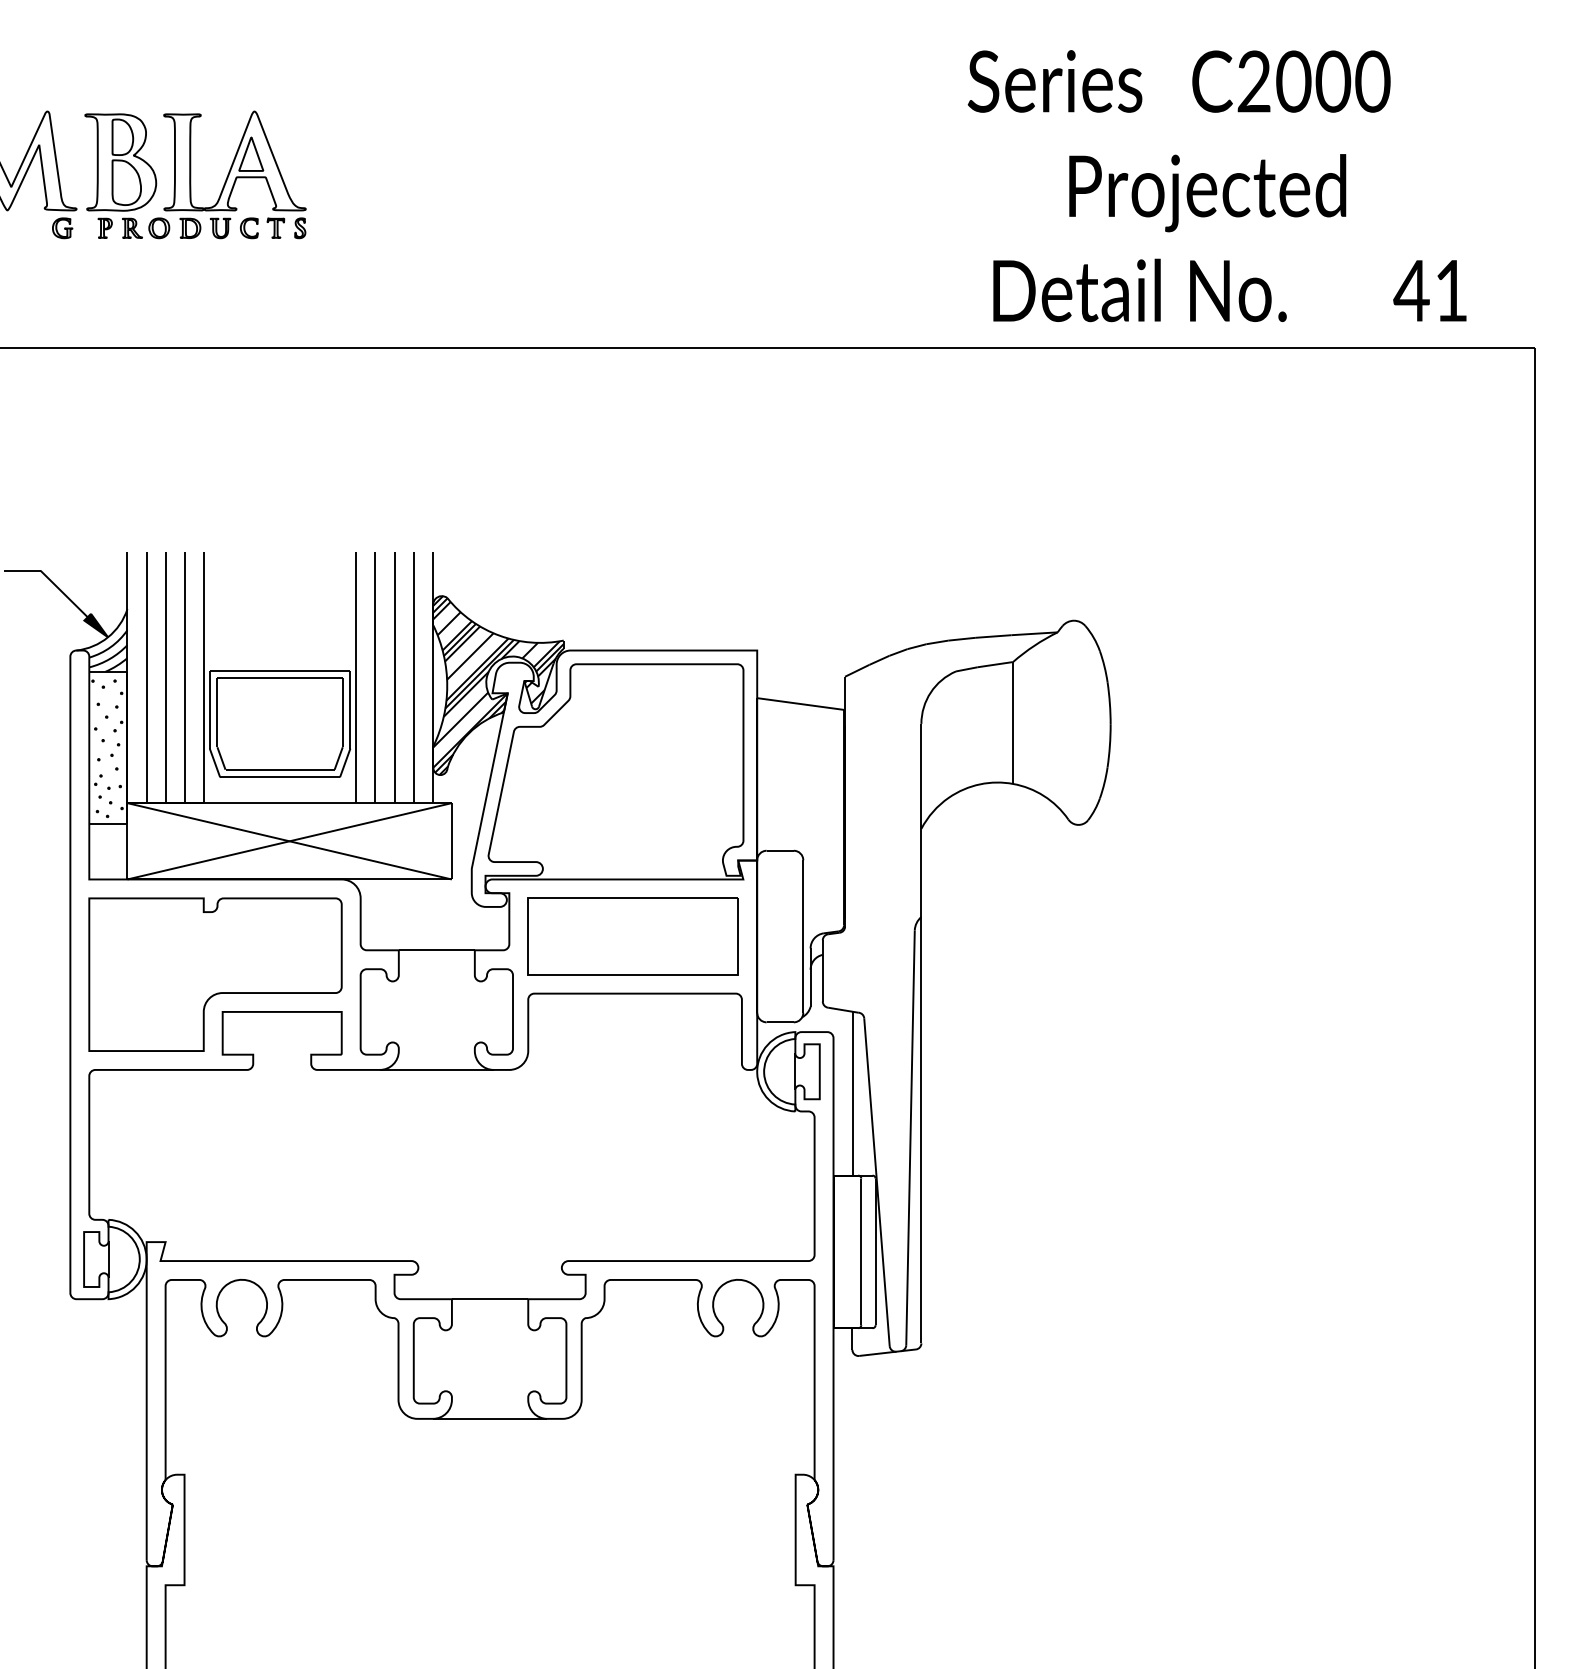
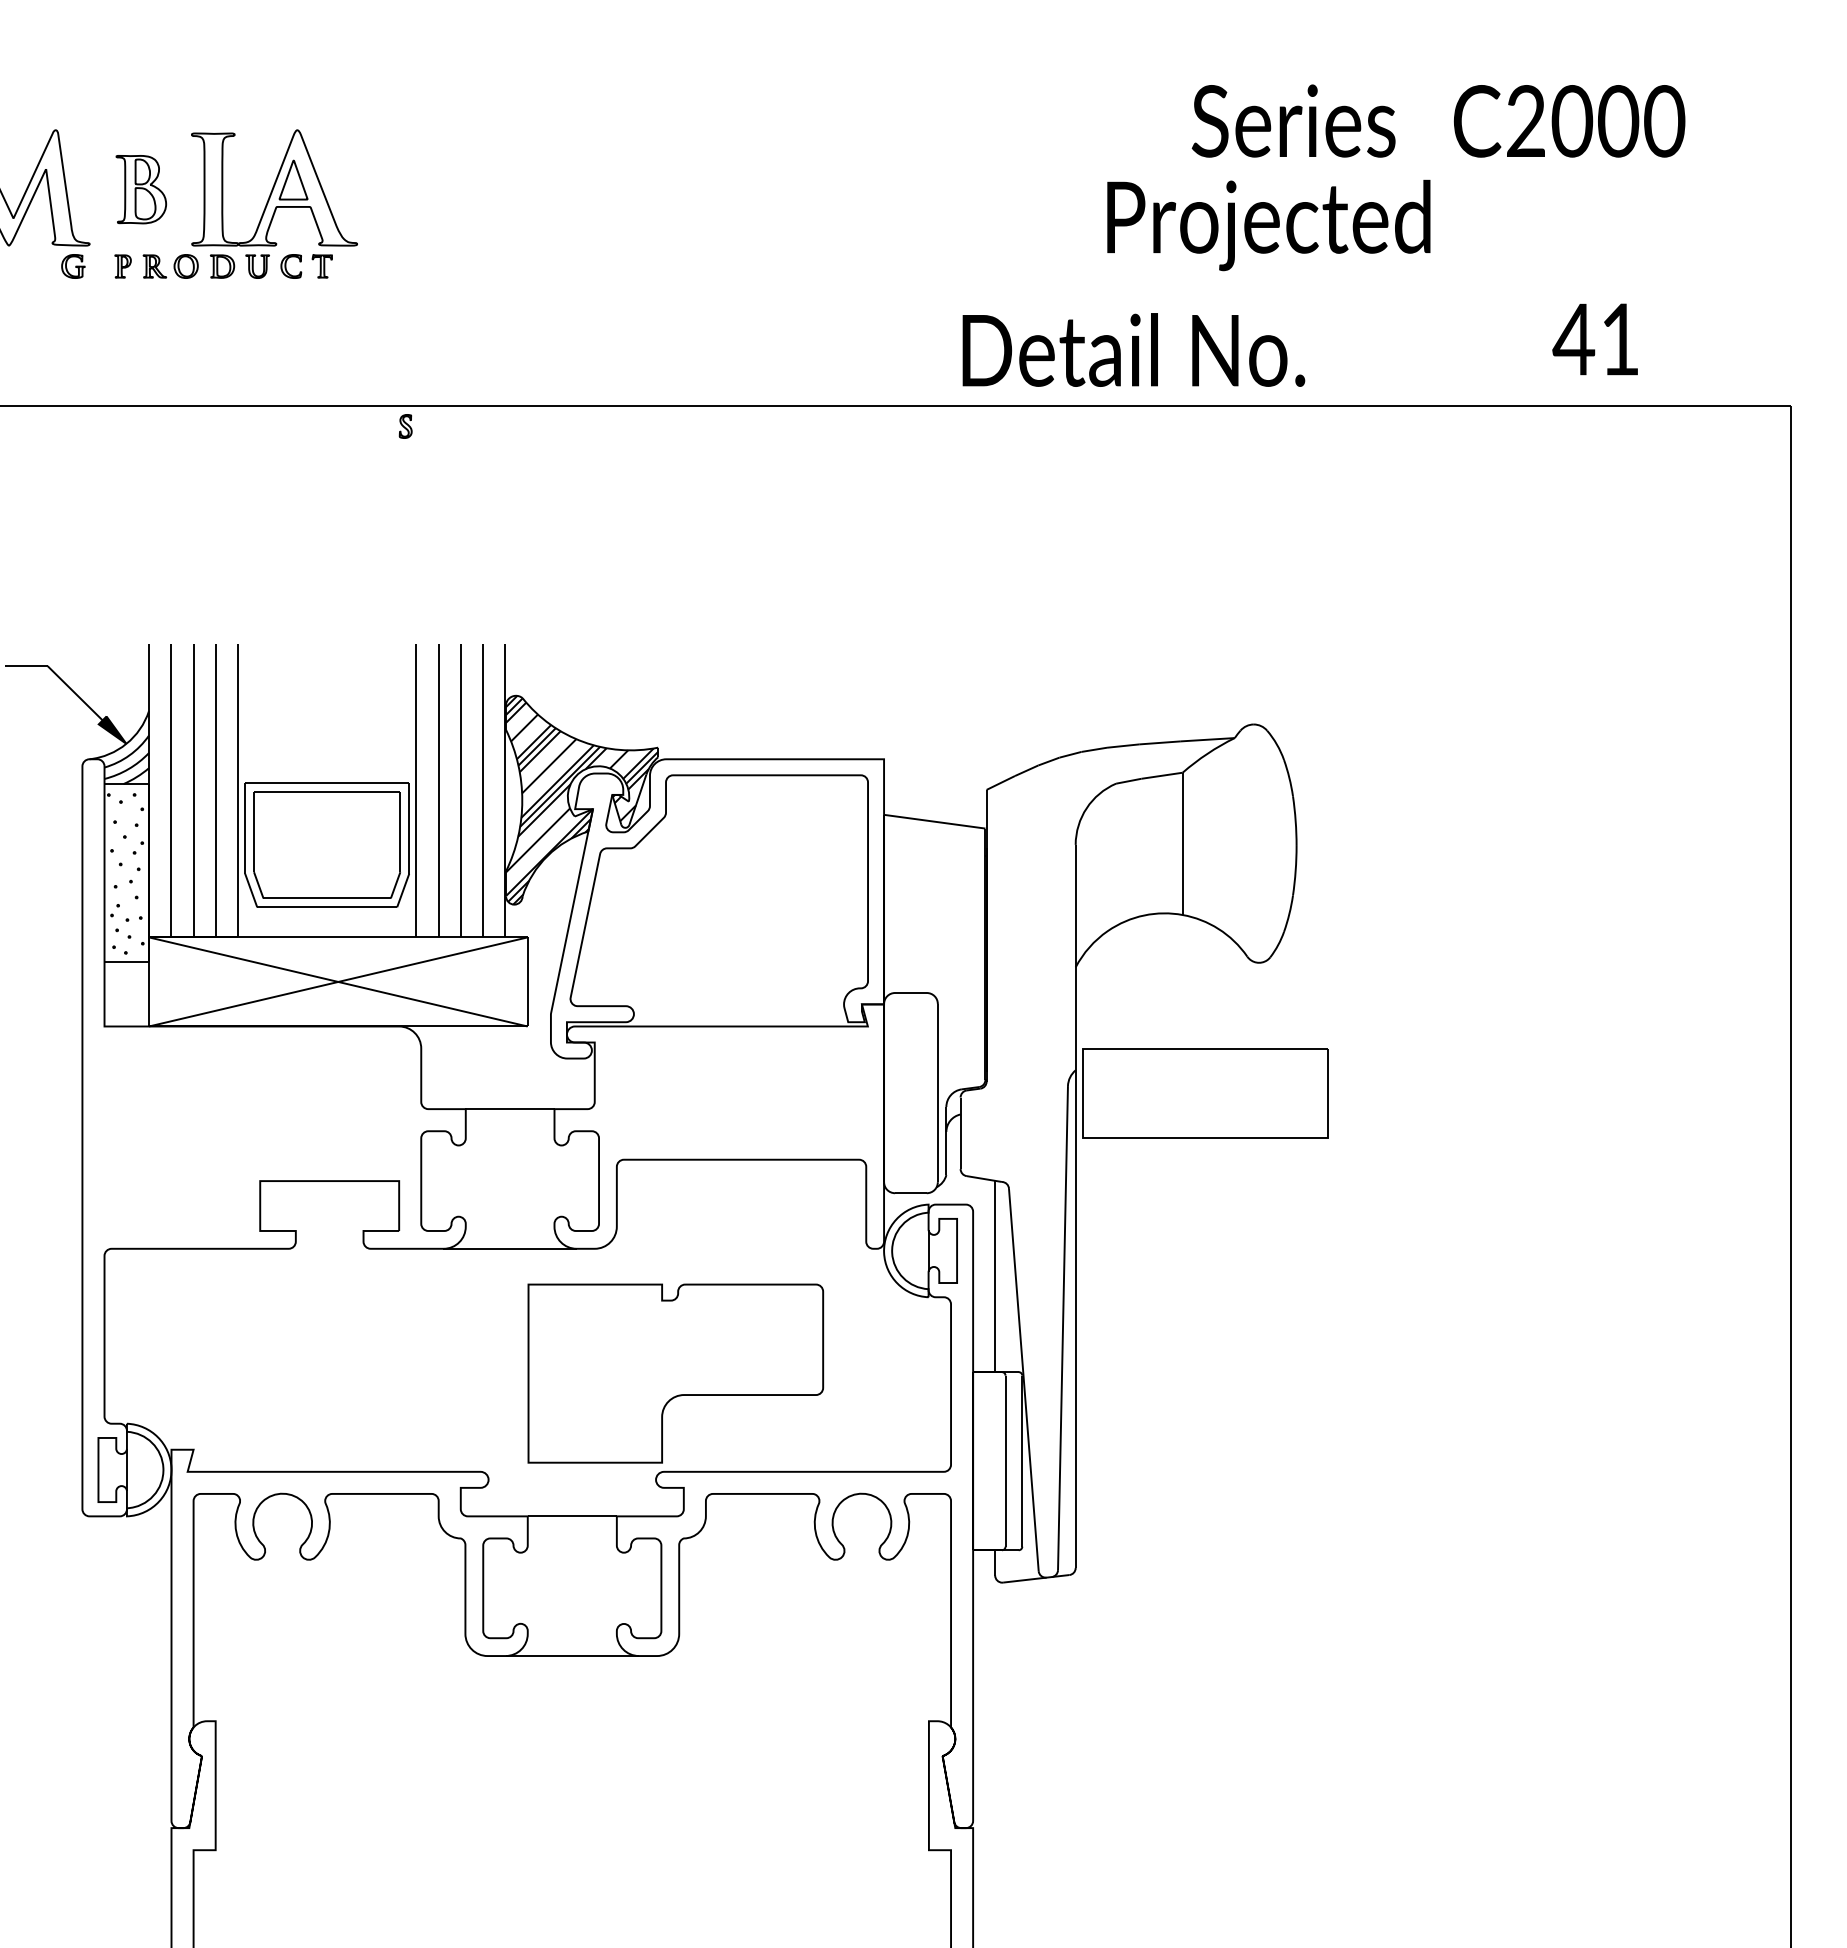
text: (1179, 80) -> (1438, 120), moved
part: (120, 162) -> (141, 189), size x0.6
text: (1207, 193) -> (1268, 225), moved
part: (300, 228) -> (405, 426), moved
text: (1139, 290) -> (1133, 349), moved
text: (1429, 290) -> (1594, 339), moved
part: (633, 936) -> (1205, 1093), moved
part: (215, 974) -> (675, 1373), moved

